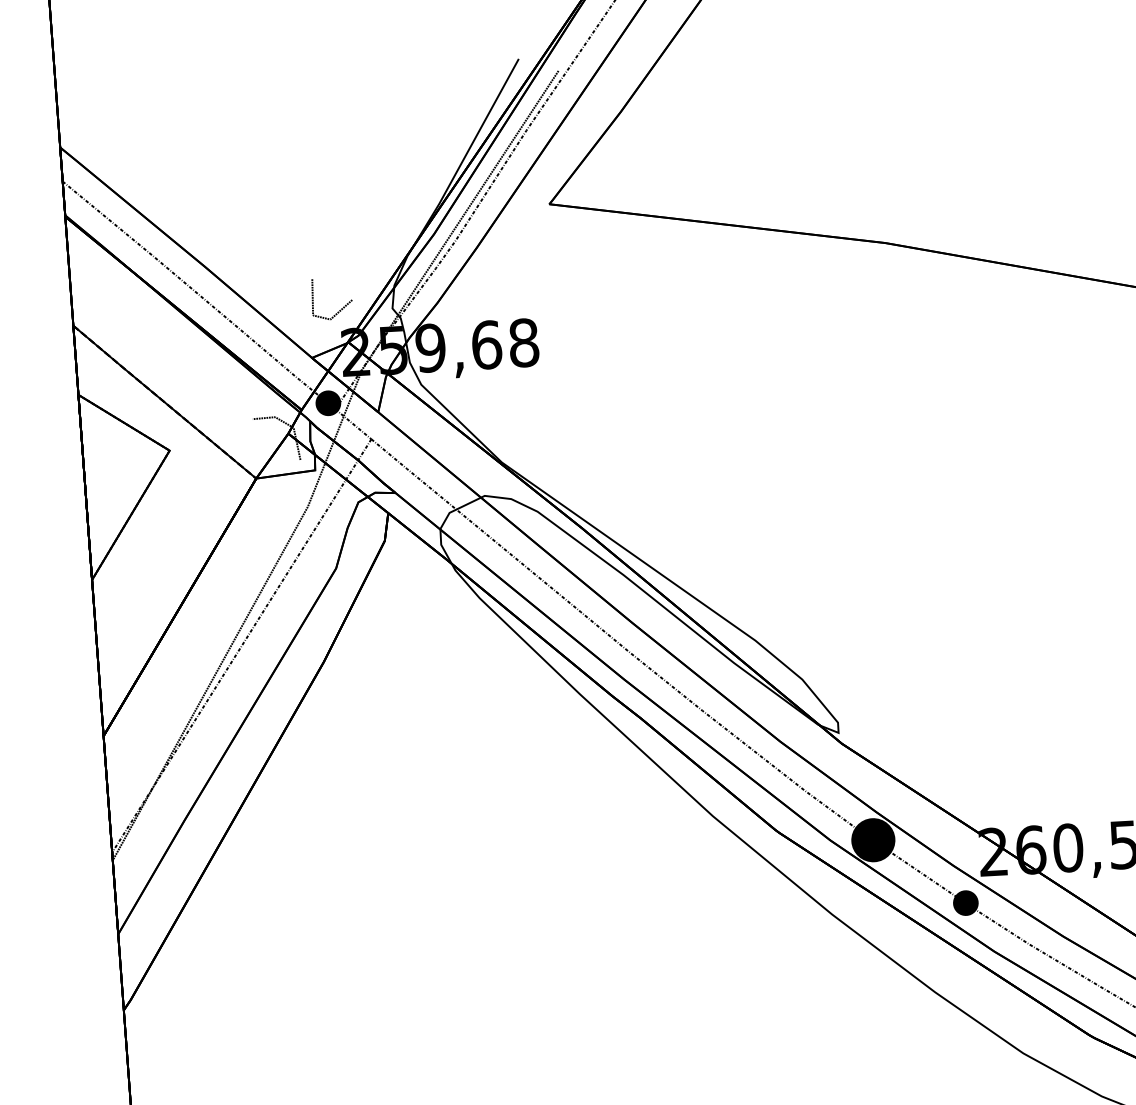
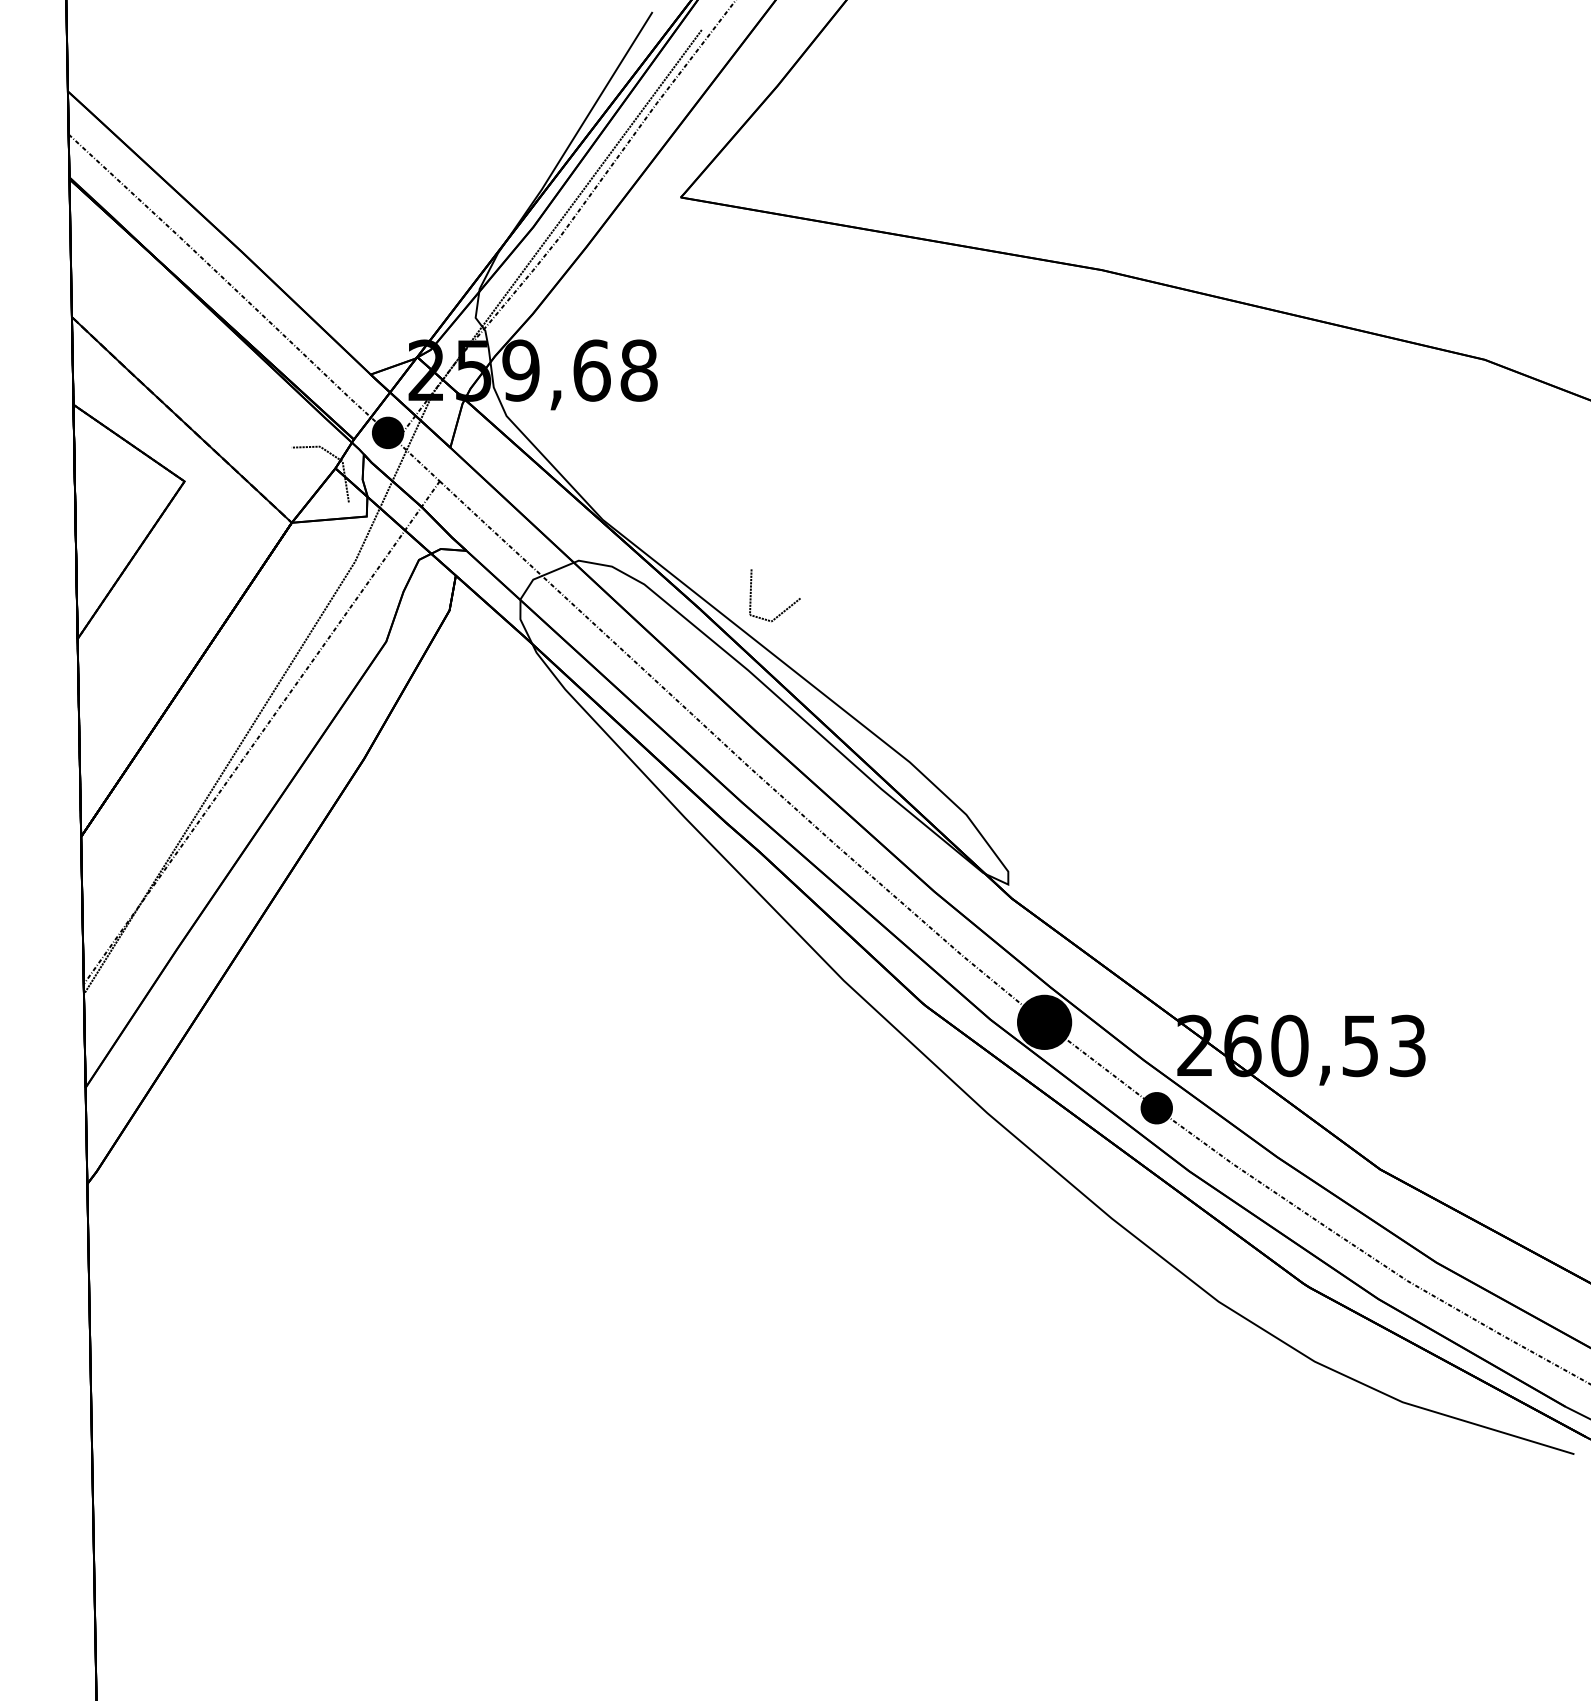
line: (339, 310) -> (783, 610), moved

